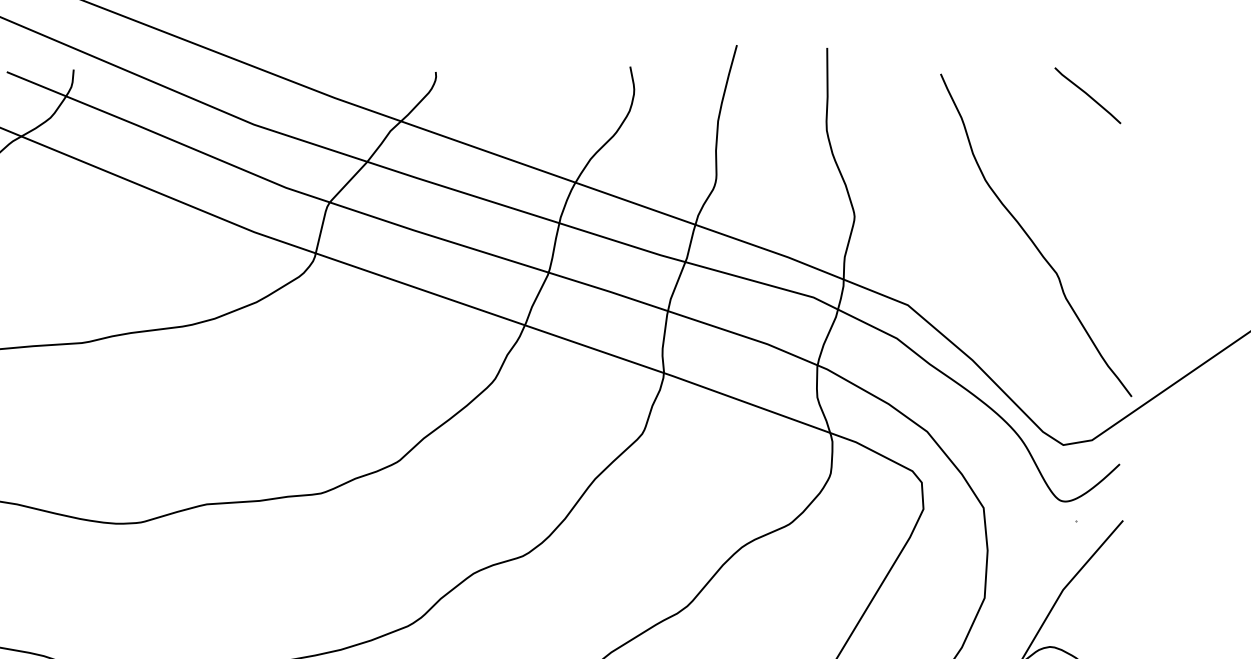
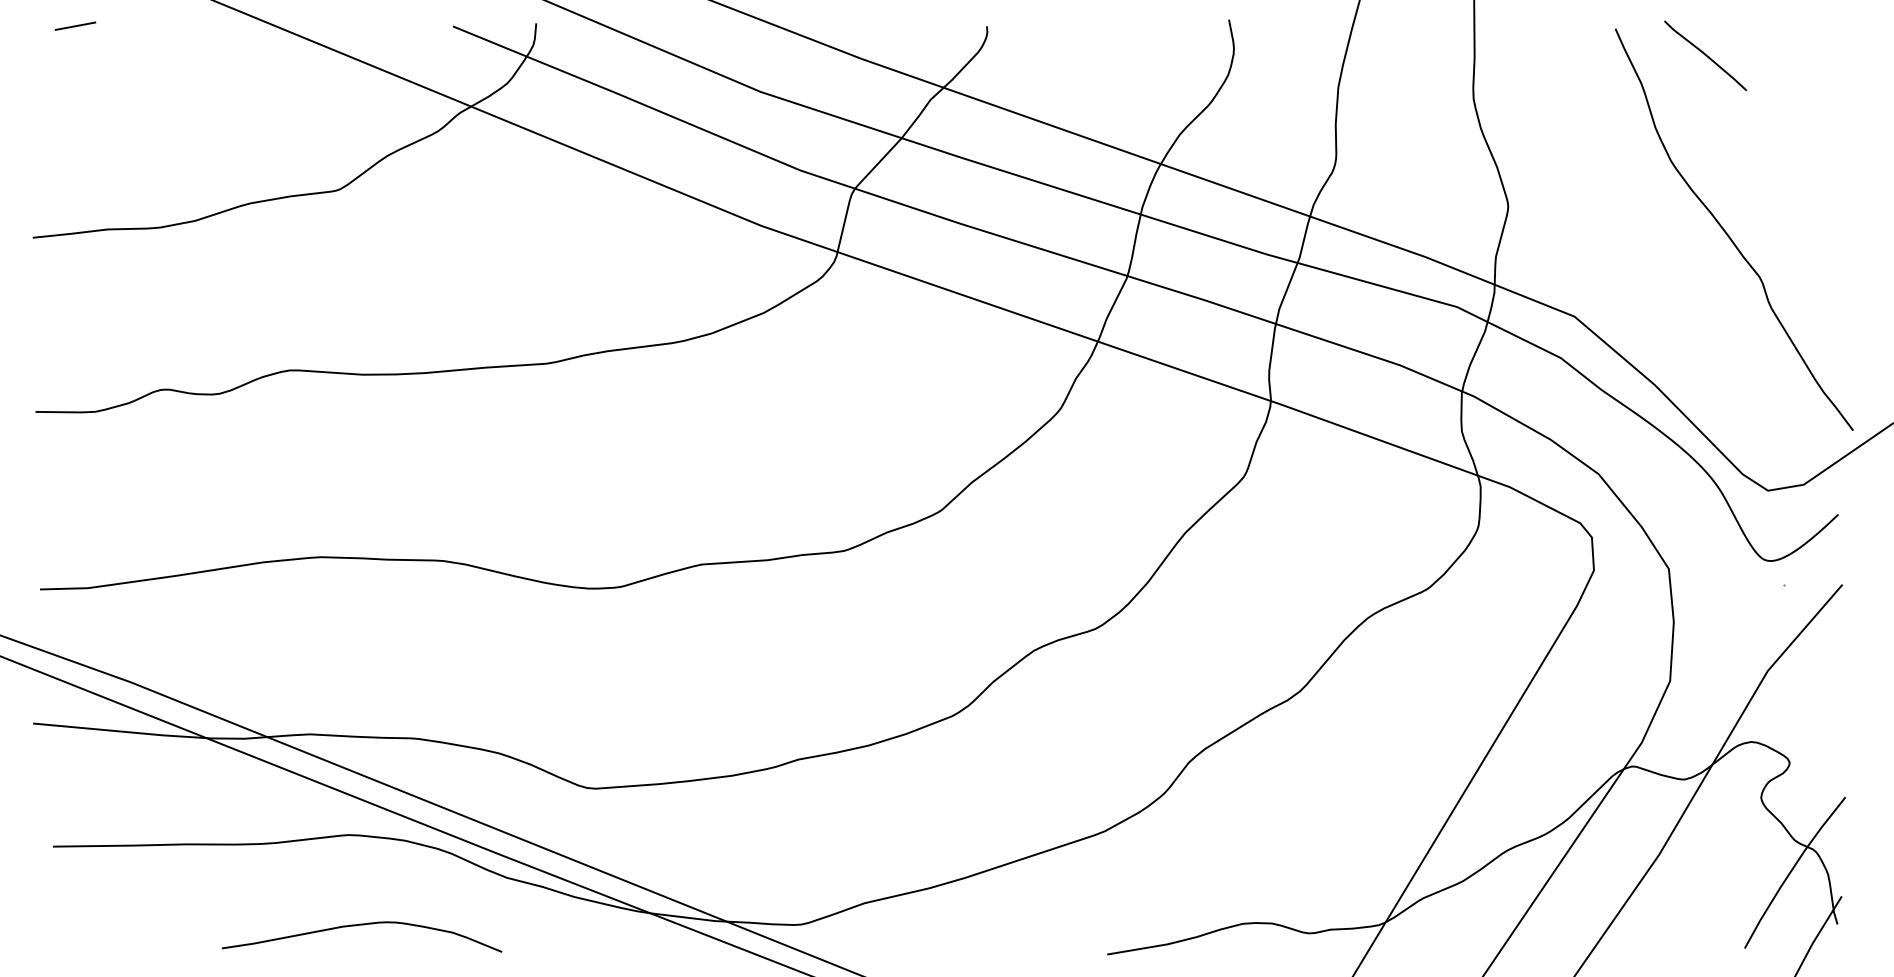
line: (1087, 95) -> (1705, 55), moved

